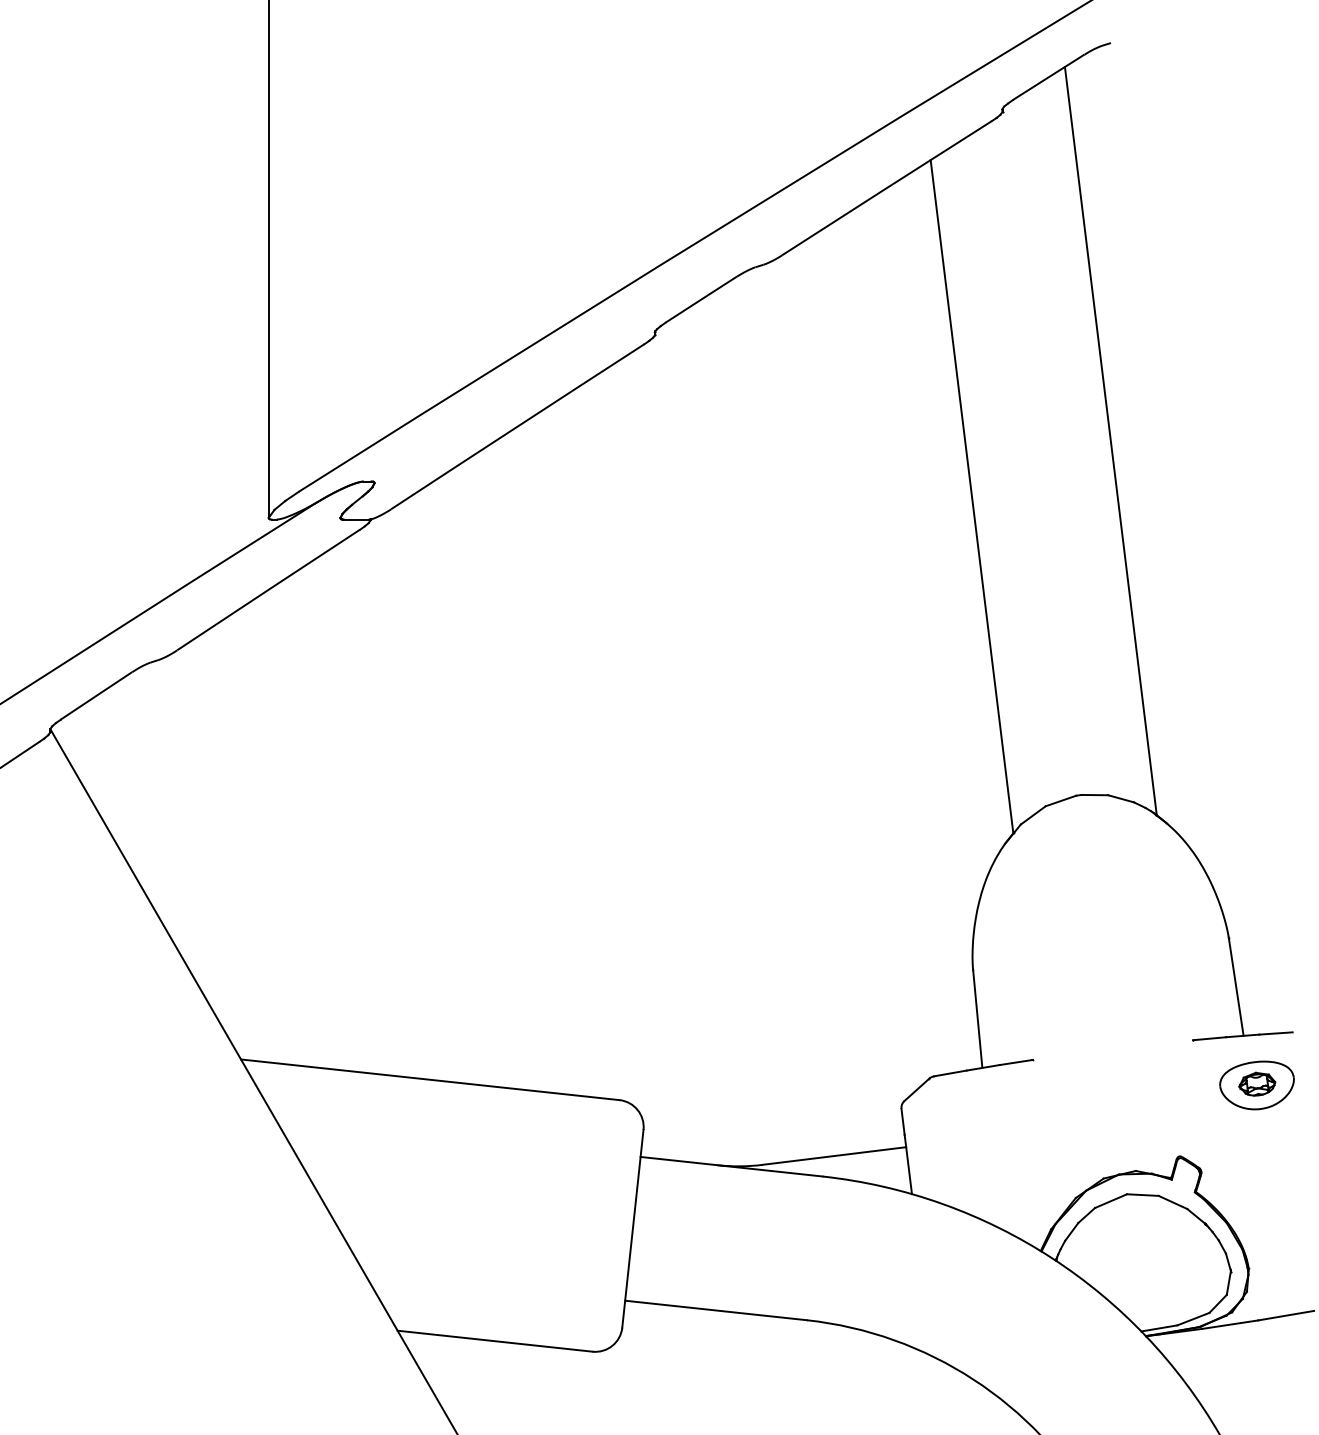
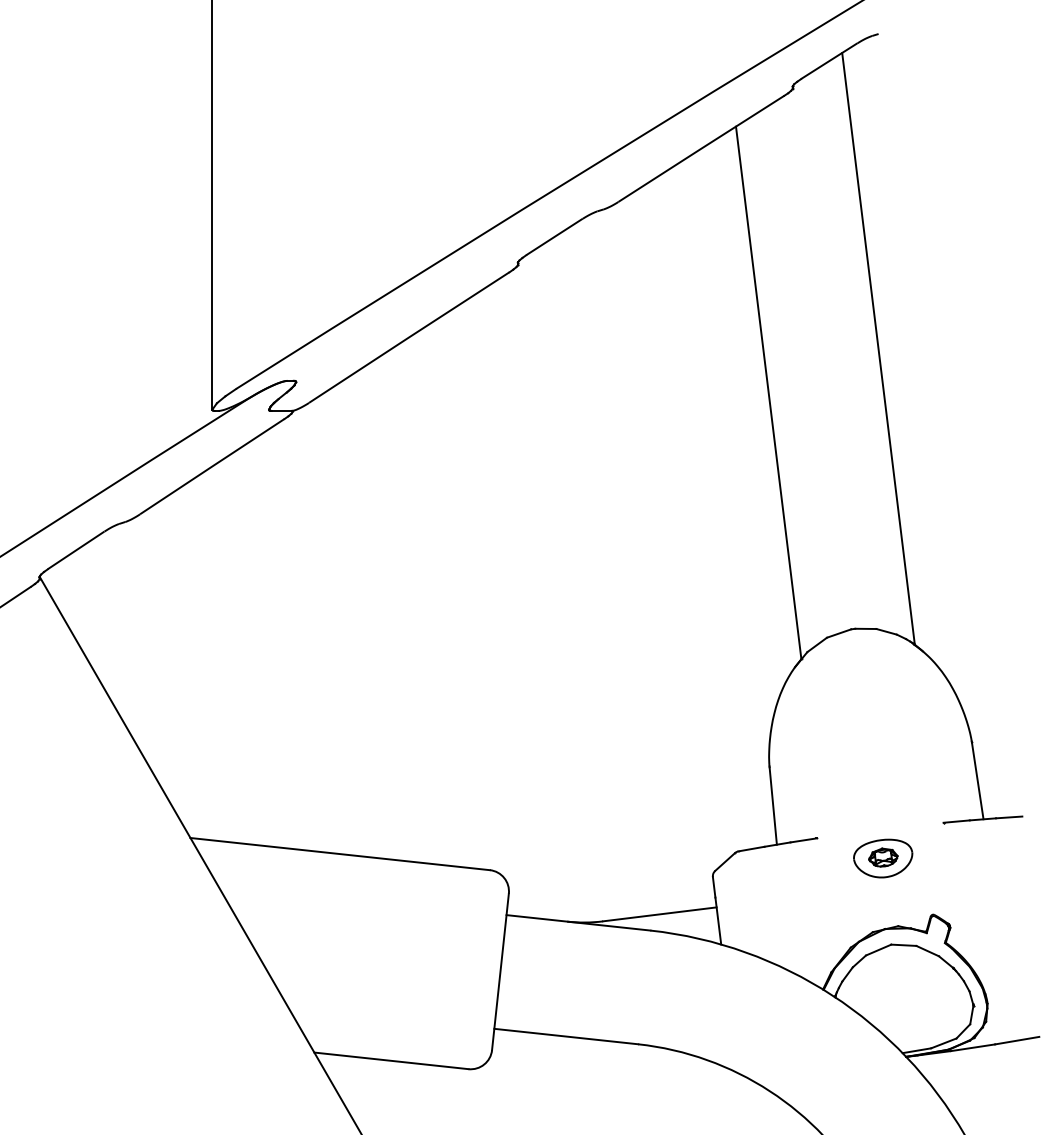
part: (1257, 1085) -> (883, 858), moved

